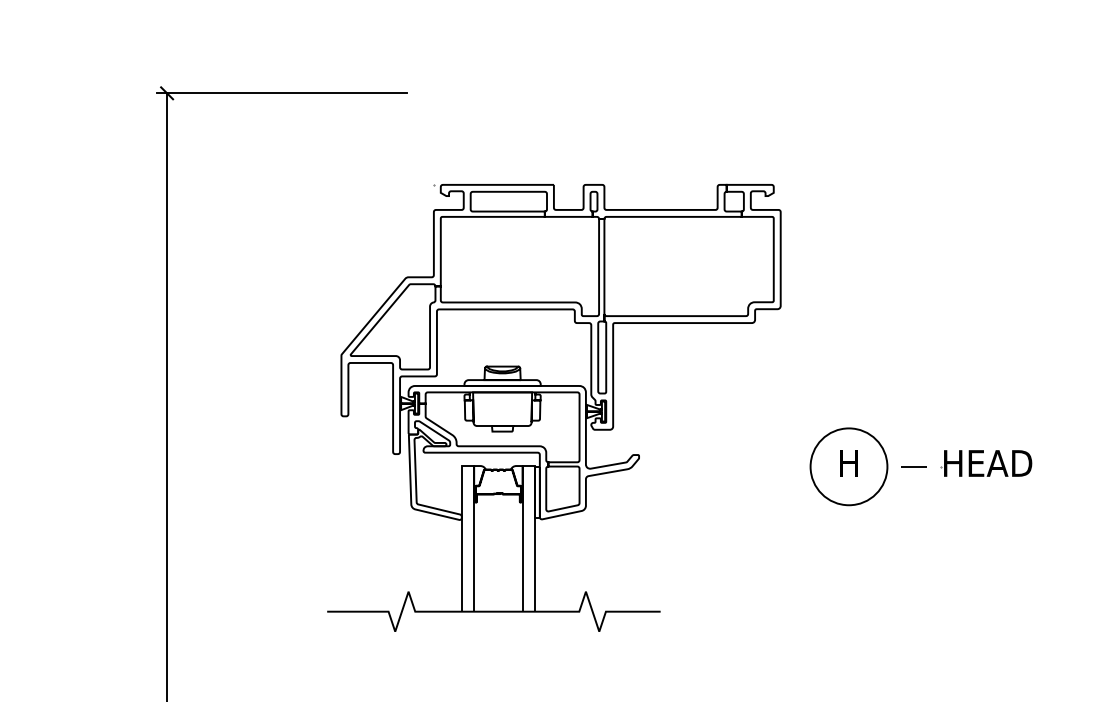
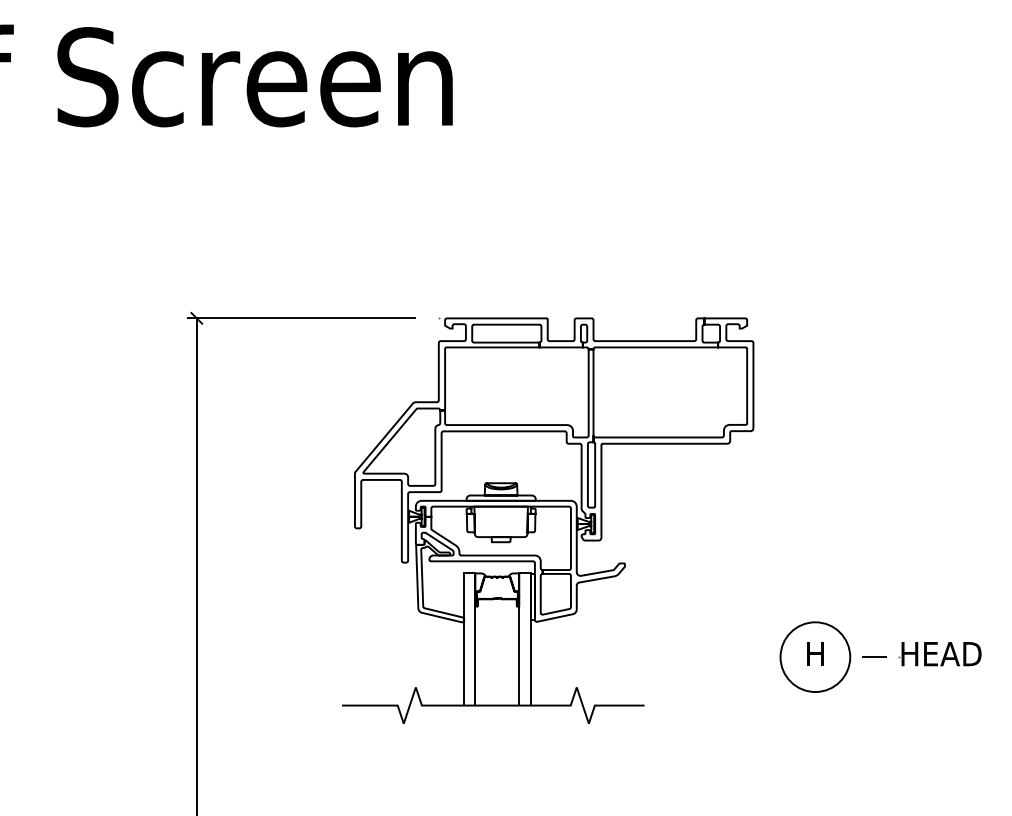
part: (554, 407) -> (548, 520), moved

